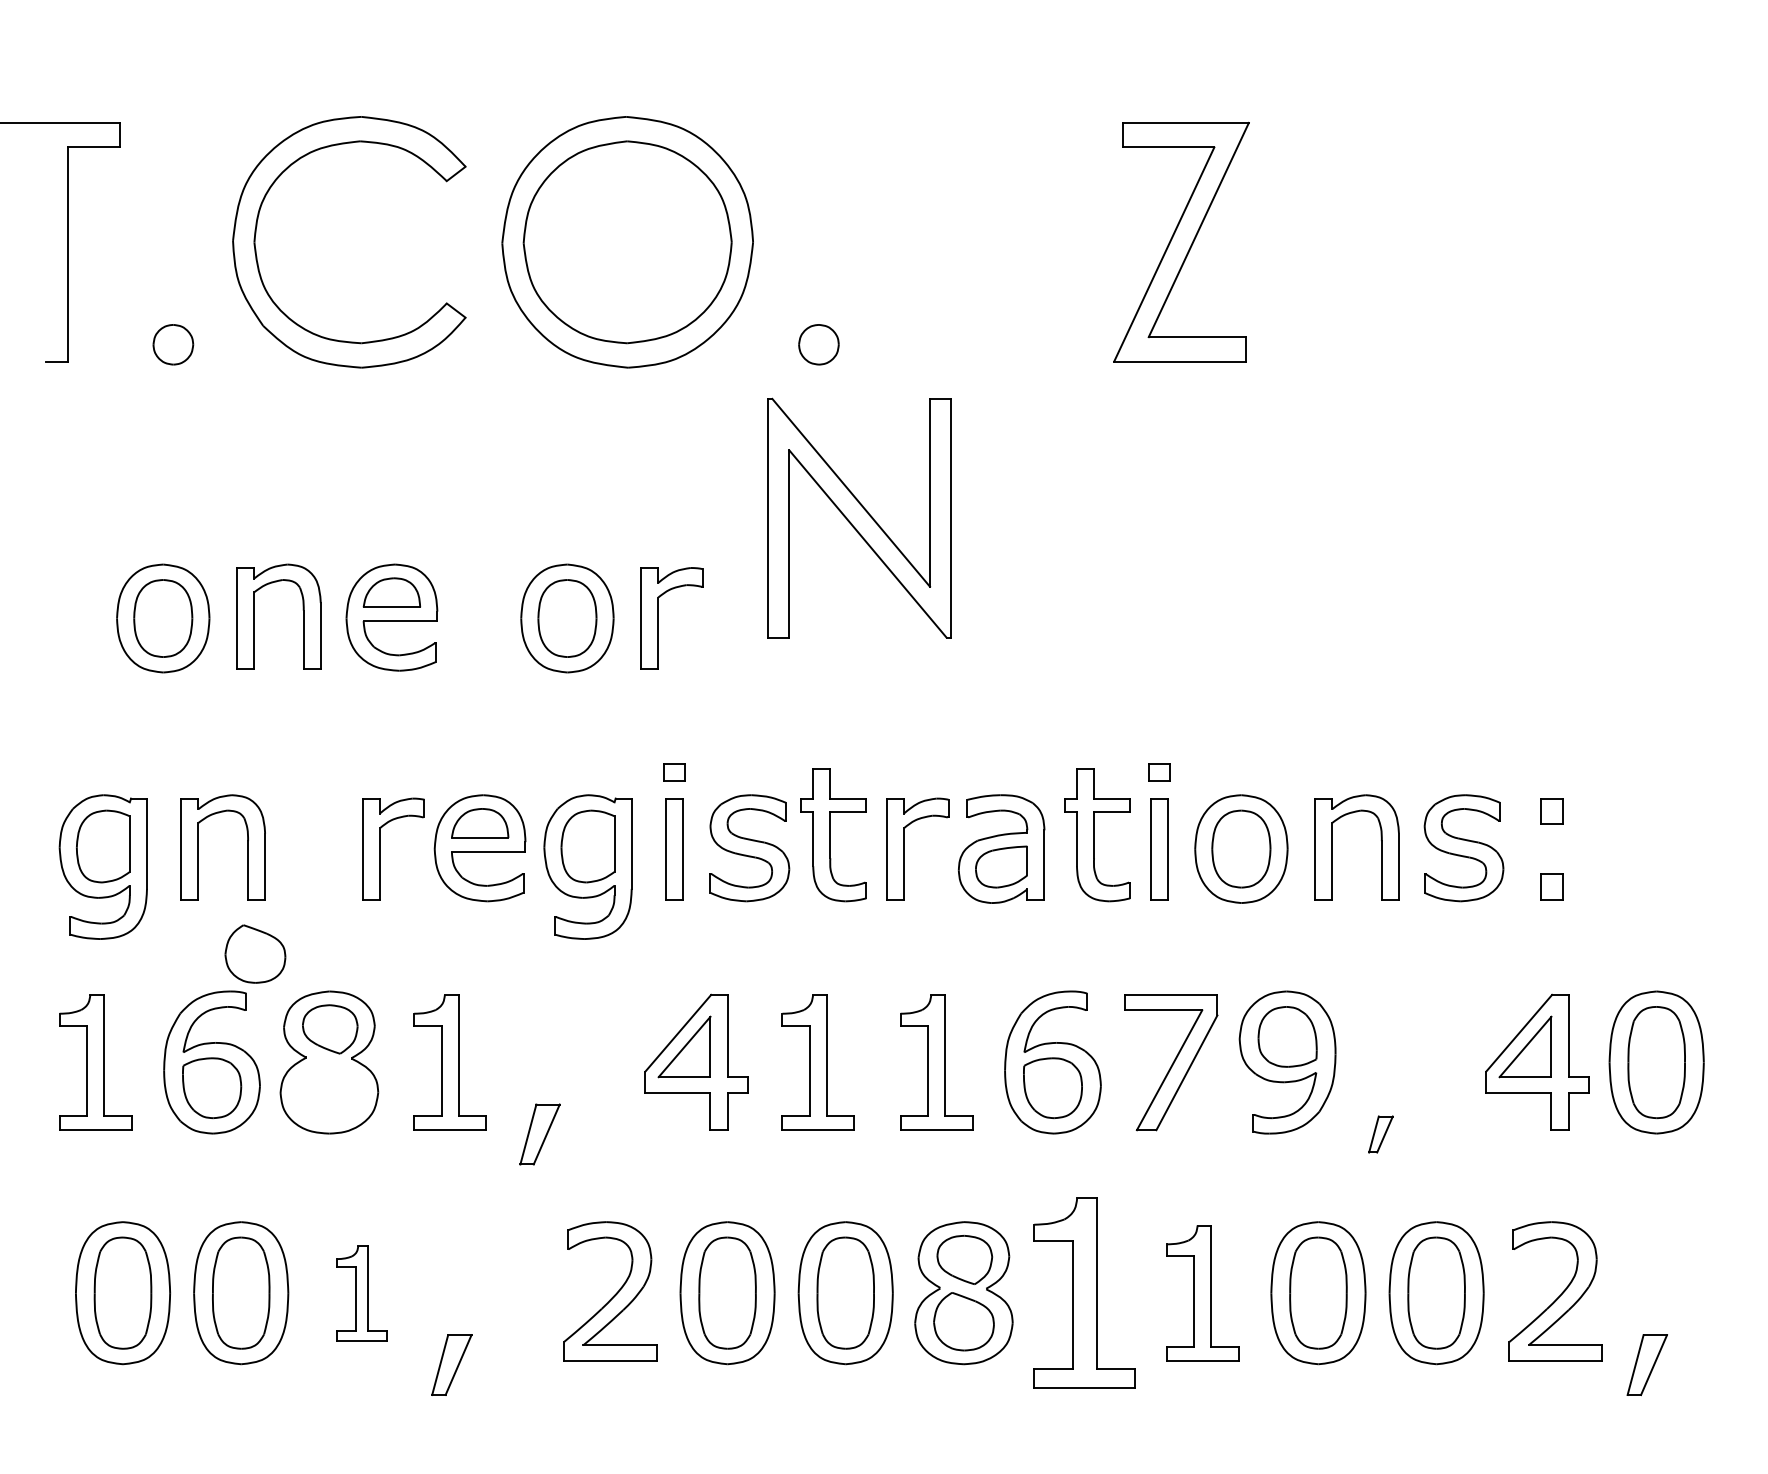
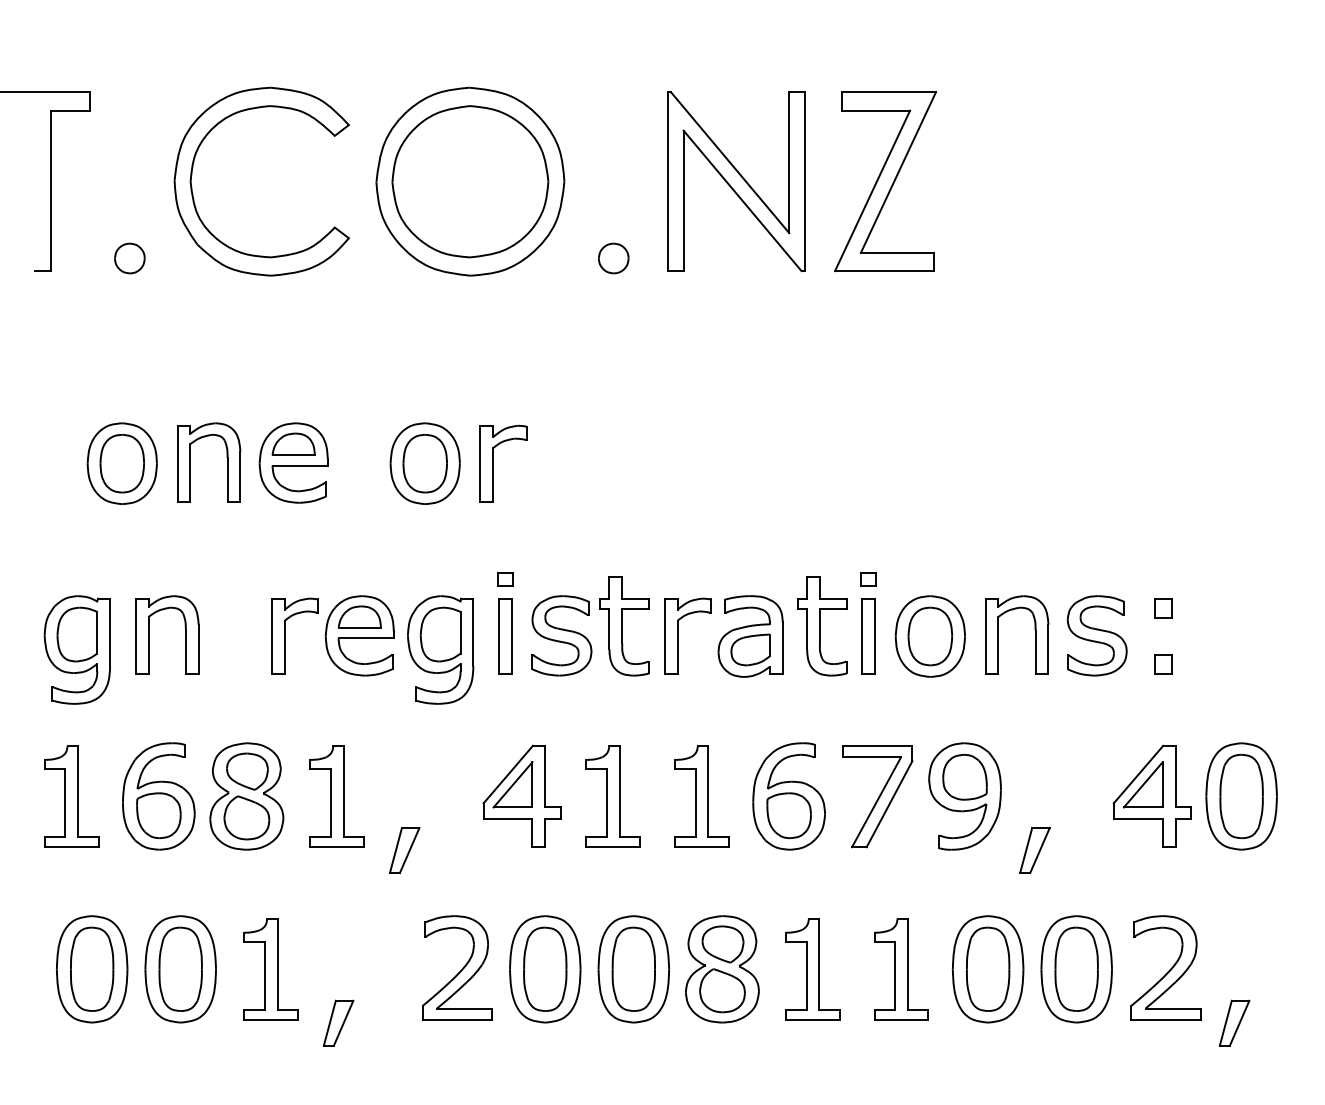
part: (859, 517) -> (736, 181), moved
part: (255, 953) -> (246, 817), moved
part: (1380, 1134) -> (1034, 850), size x1.67
part: (361, 1293) -> (270, 969), size x1.43
part: (1084, 1293) -> (812, 969), size x0.71

